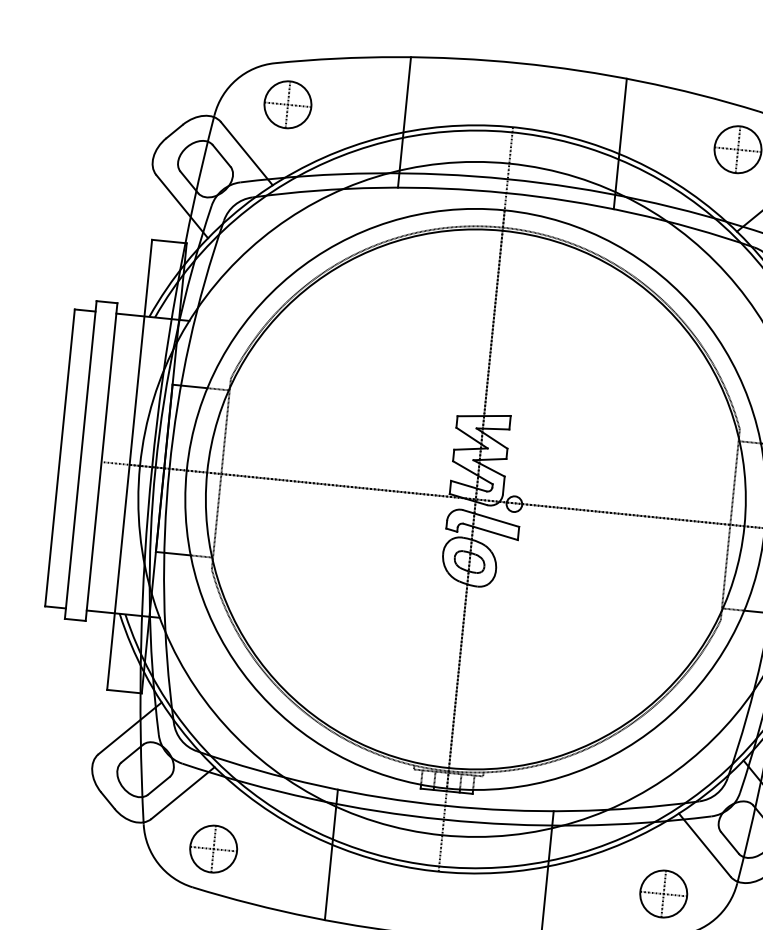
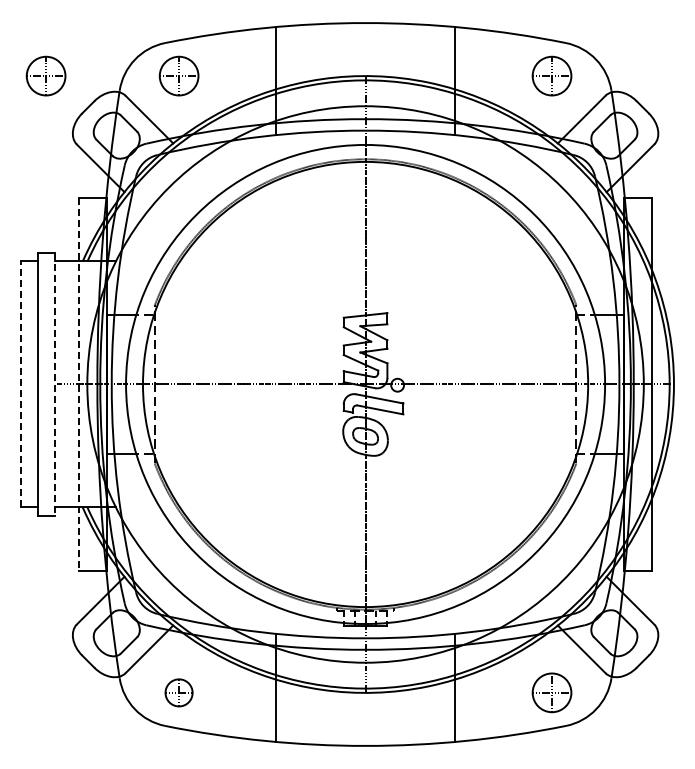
part: (126, 87) -> (45, 75), added
line: (60, 457) -> (21, 384), solid -> dashed
line: (101, 462) -> (55, 384), solid -> dashed
line: (129, 464) -> (78, 384), solid -> dashed
part: (212, 848) -> (178, 692), size x0.7

